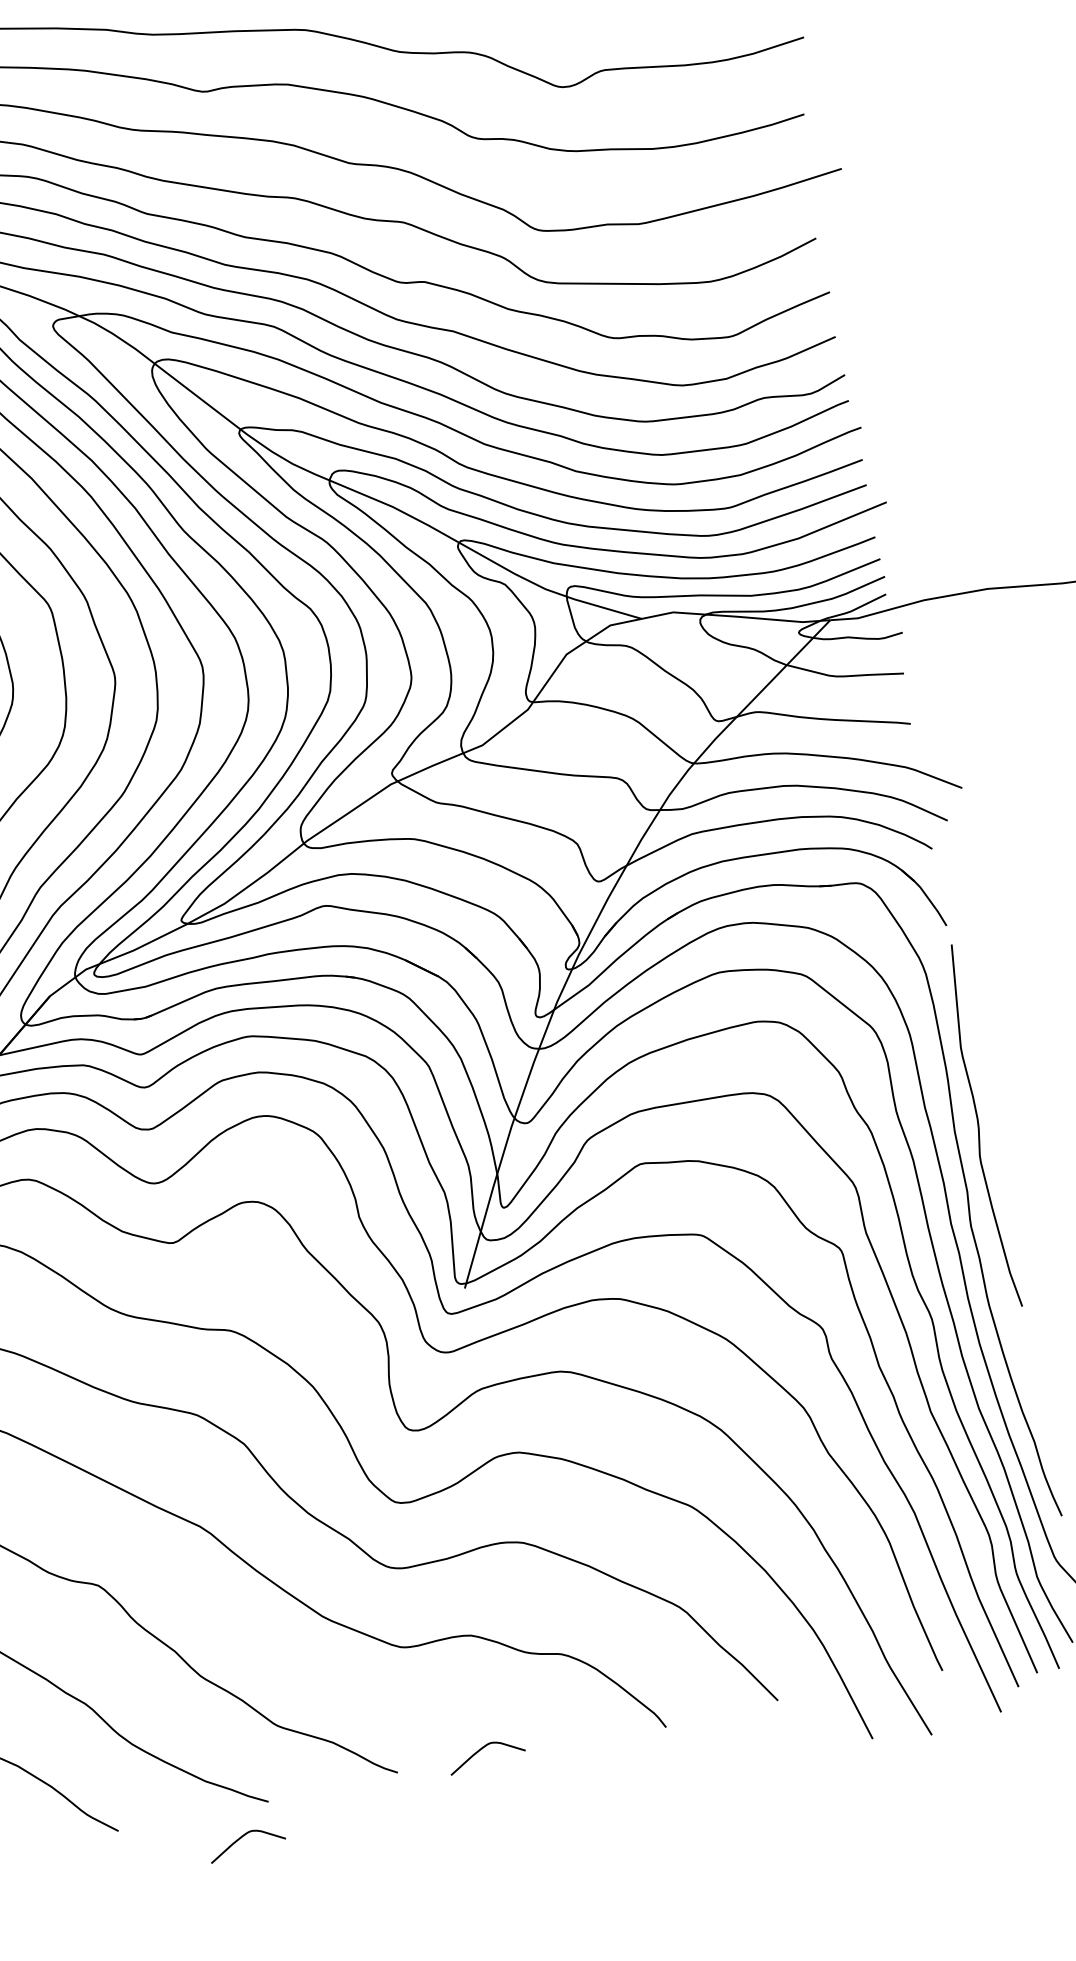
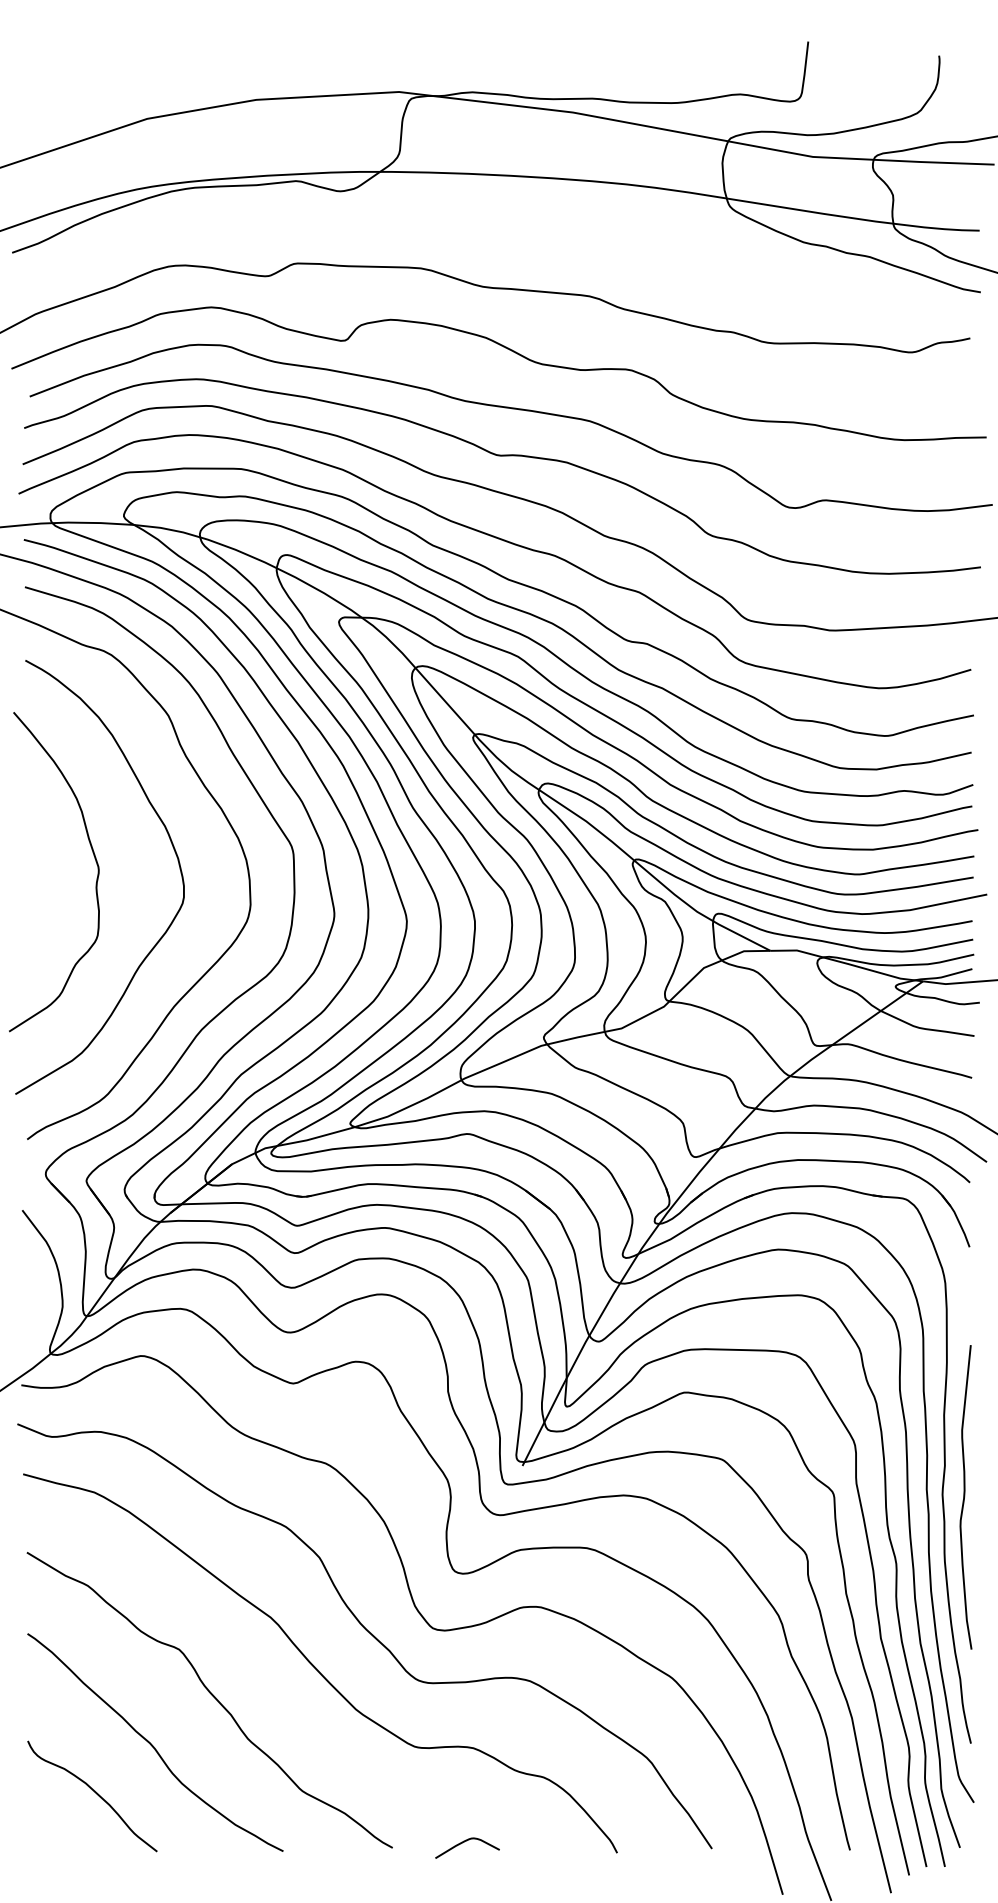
curve: (980, 1125) -> (965, 1496), moved
curve: (242, 1837) -> (256, 1876), removed

